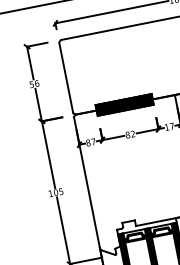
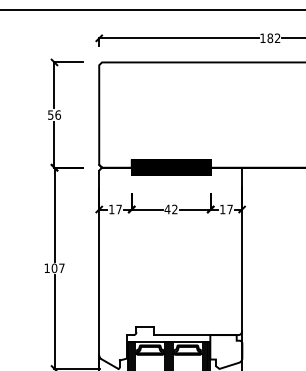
text: (127, 135) -> (167, 209), 82 -> 42
text: (88, 142) -> (111, 209), 87 -> 17
text: (61, 191) -> (61, 268), 105 -> 107

